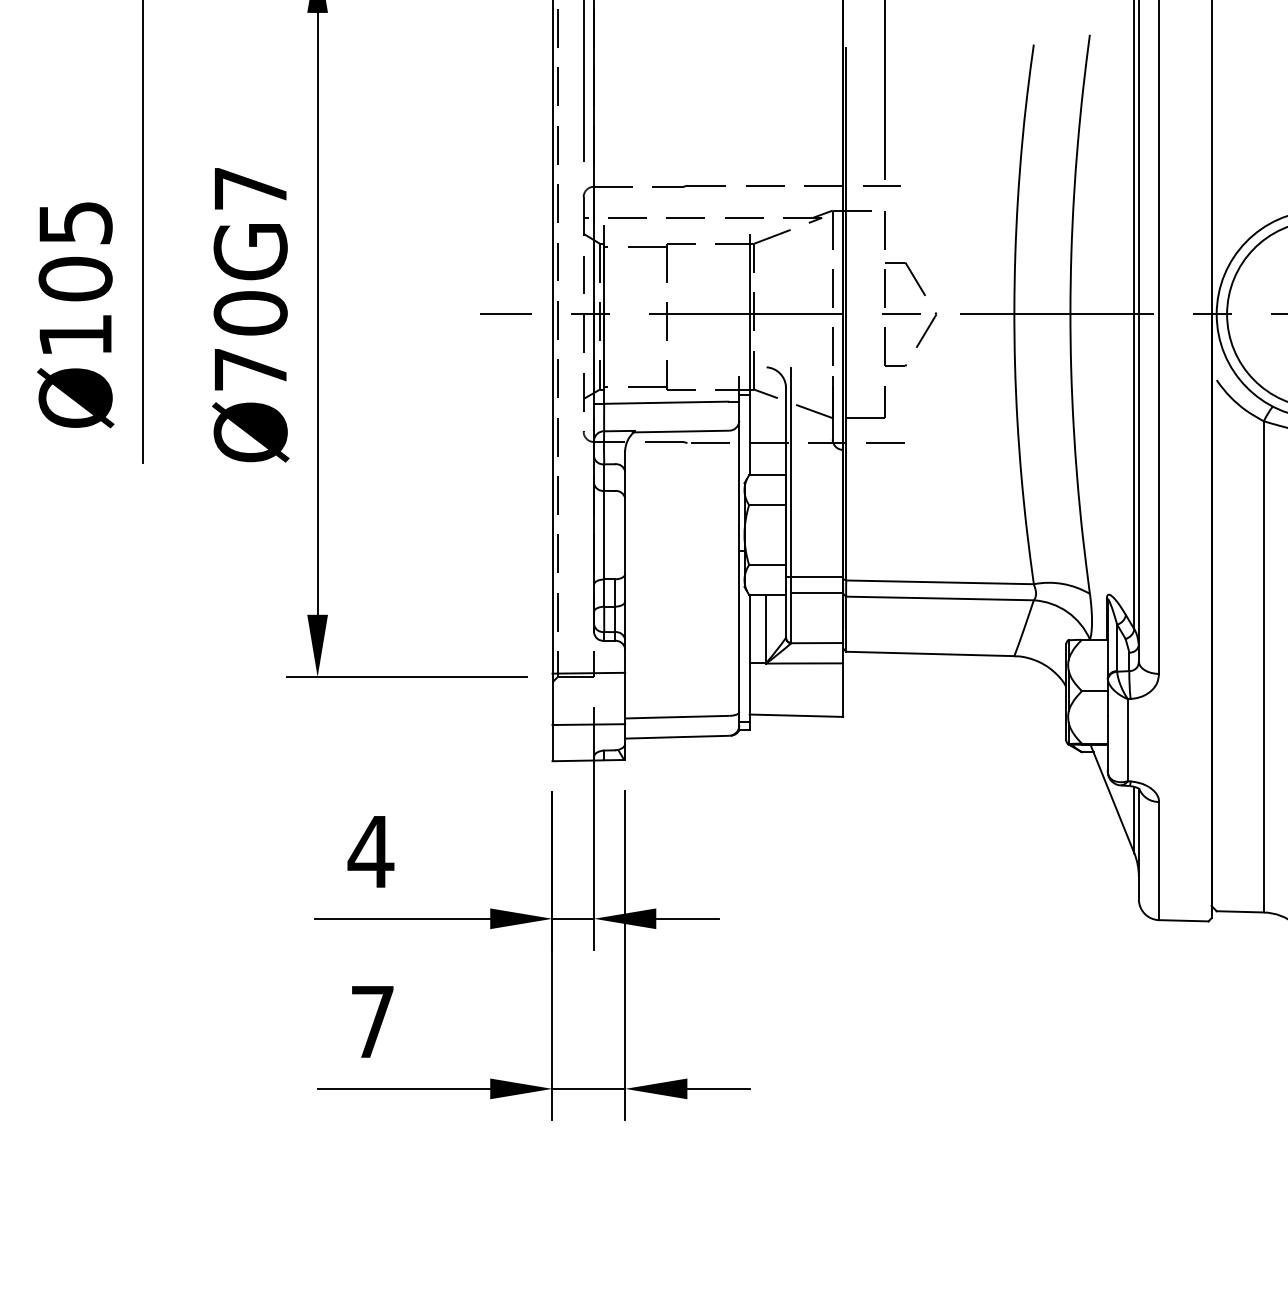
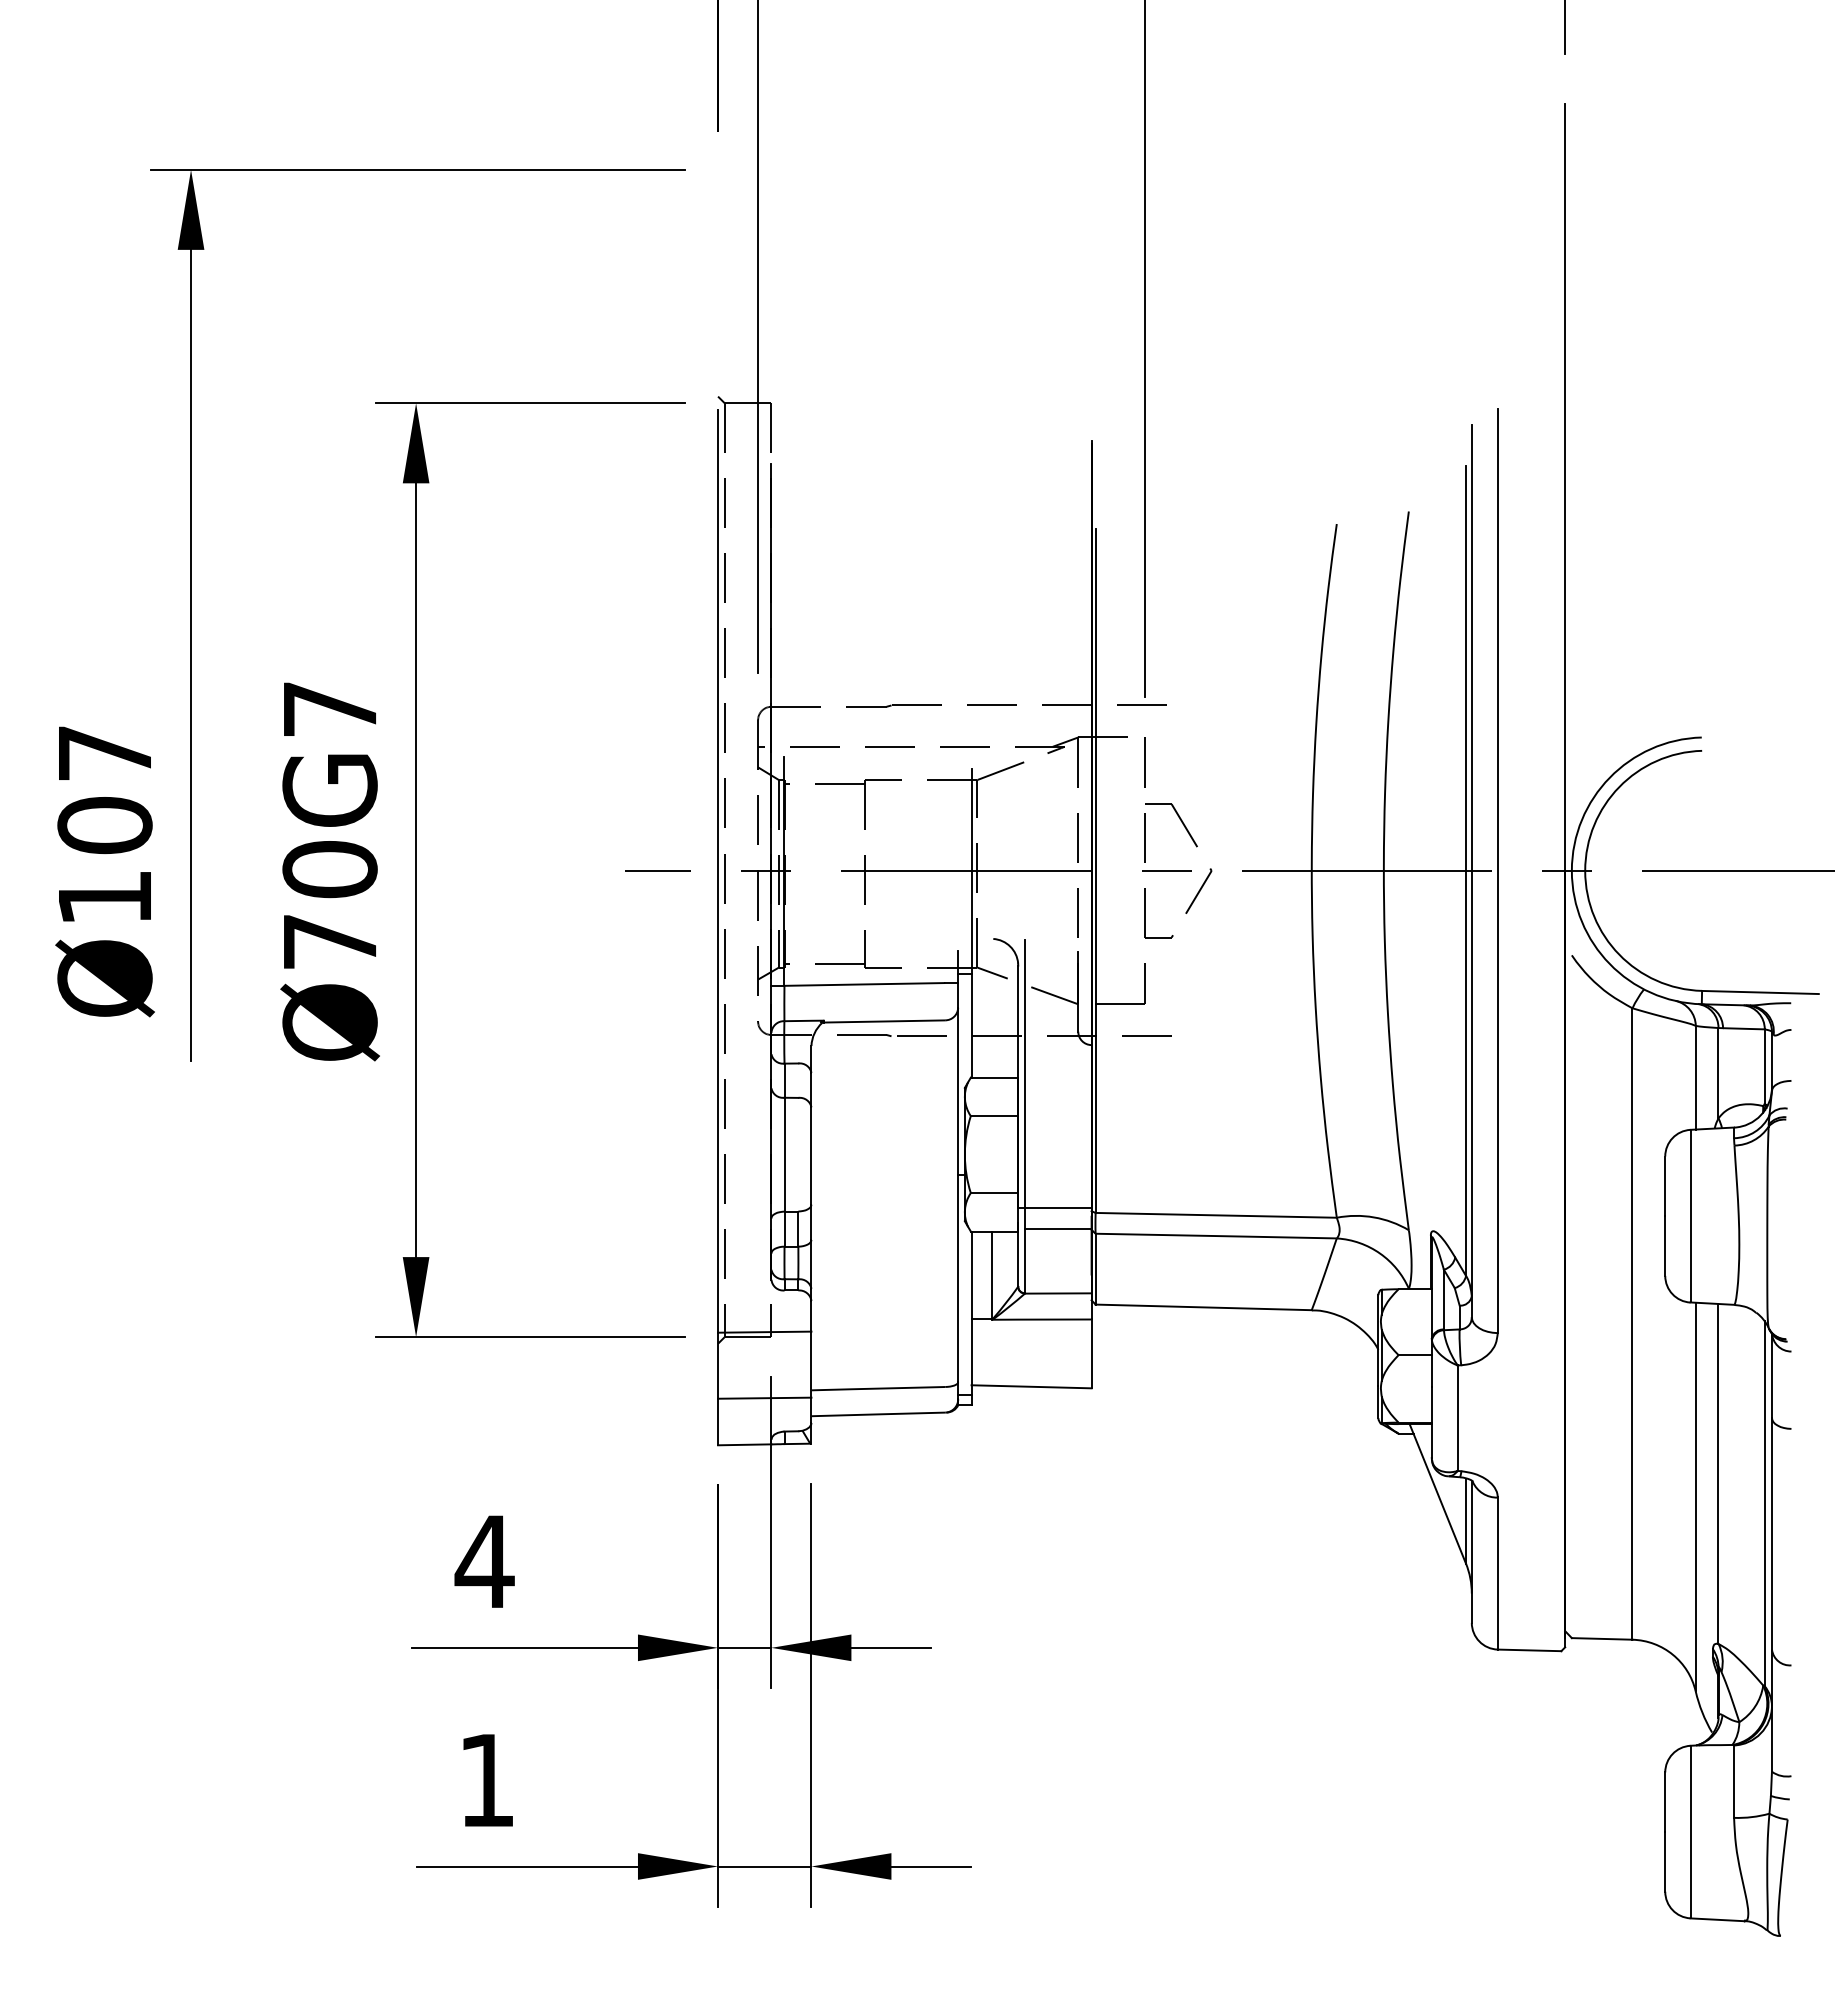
text: (76, 223) -> (105, 753), Ø105 -> Ø107
text: (372, 1021) -> (486, 1780), 7 -> 1

